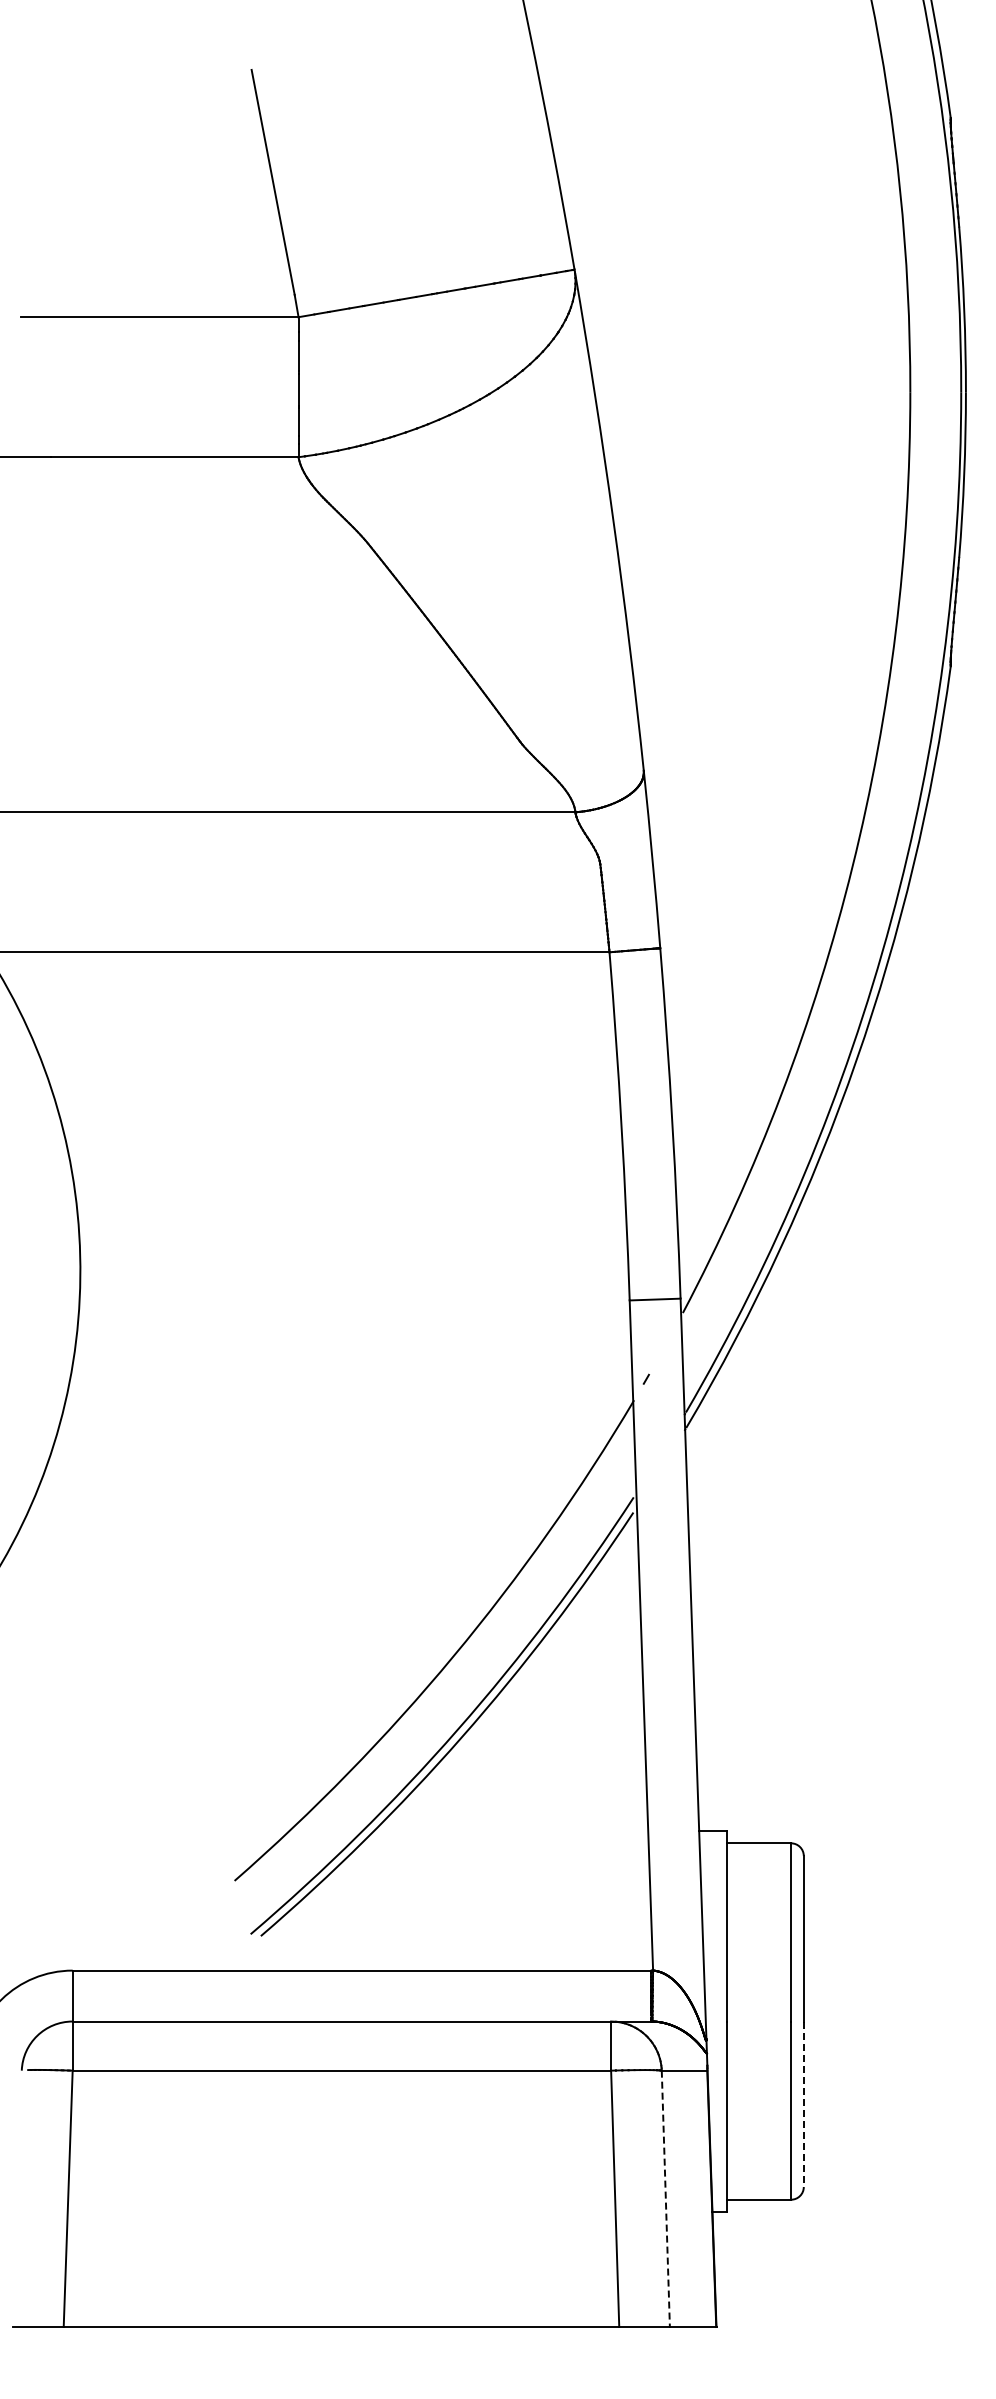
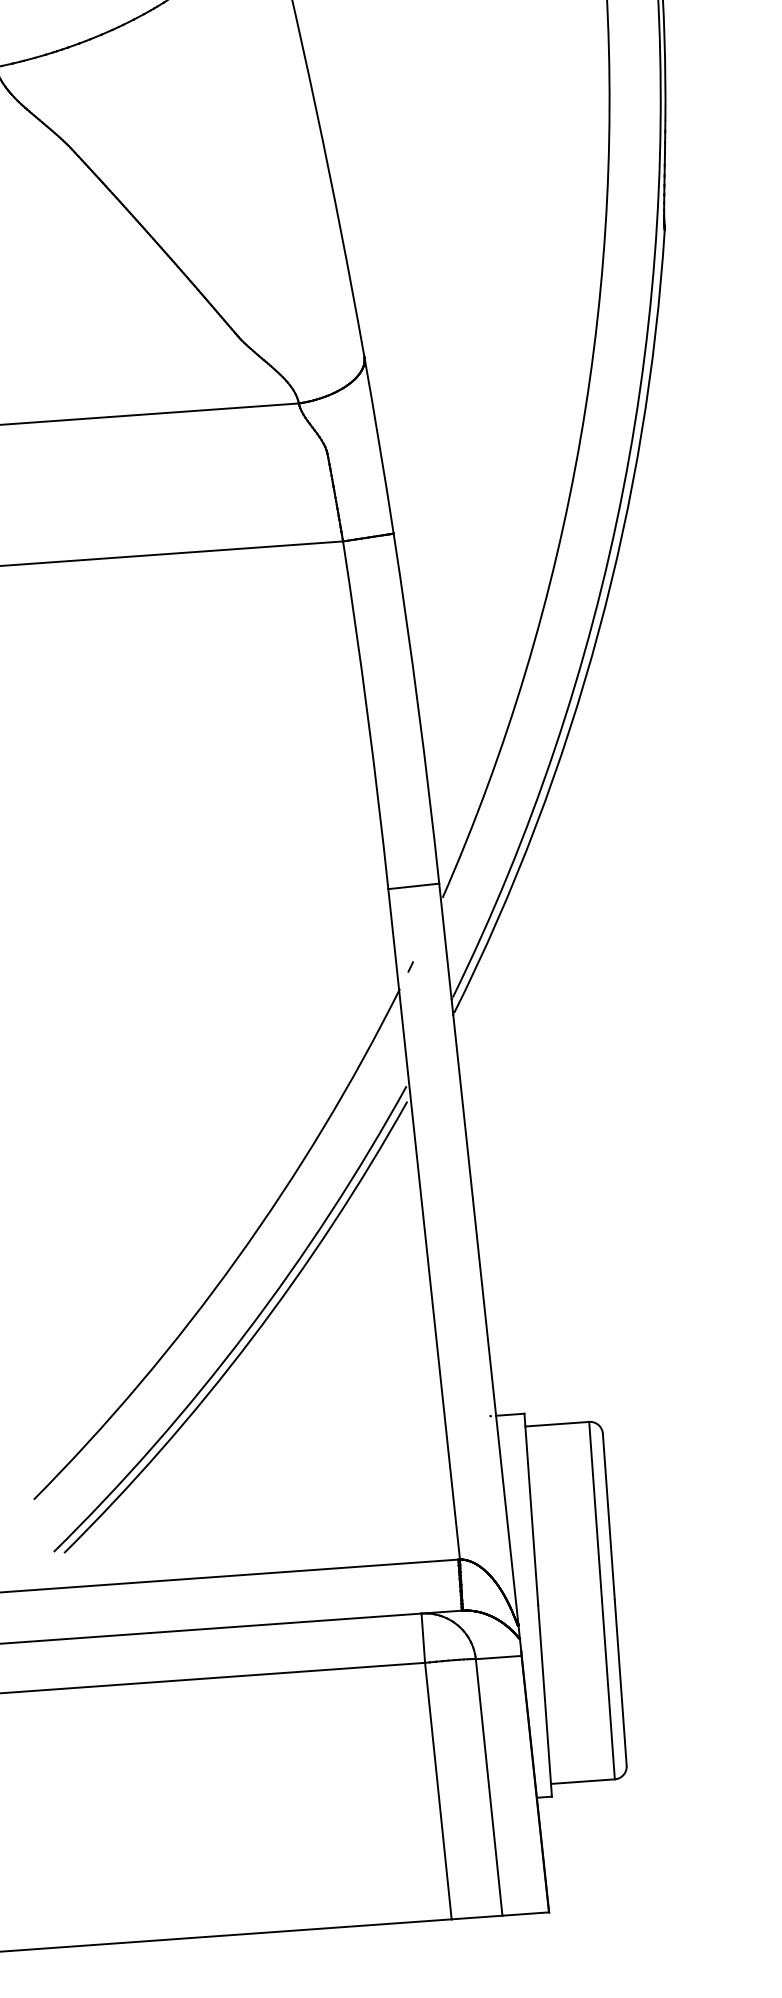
line: (803, 2104) -> (620, 1682), dashed -> solid
line: (665, 2199) -> (488, 1788), dashed -> solid

